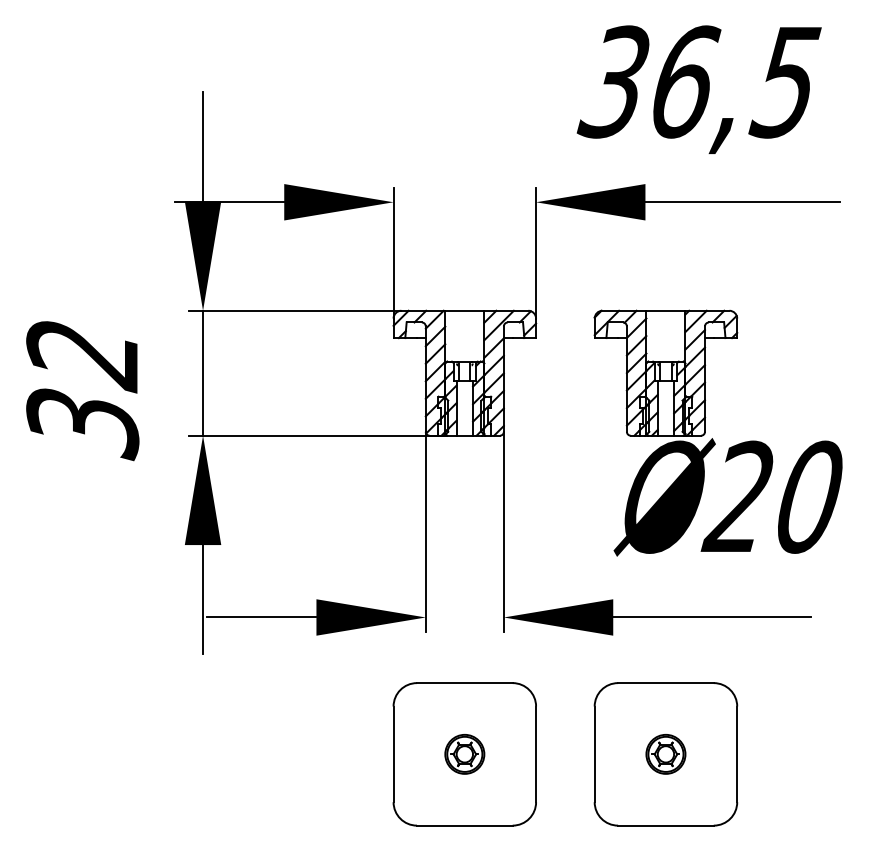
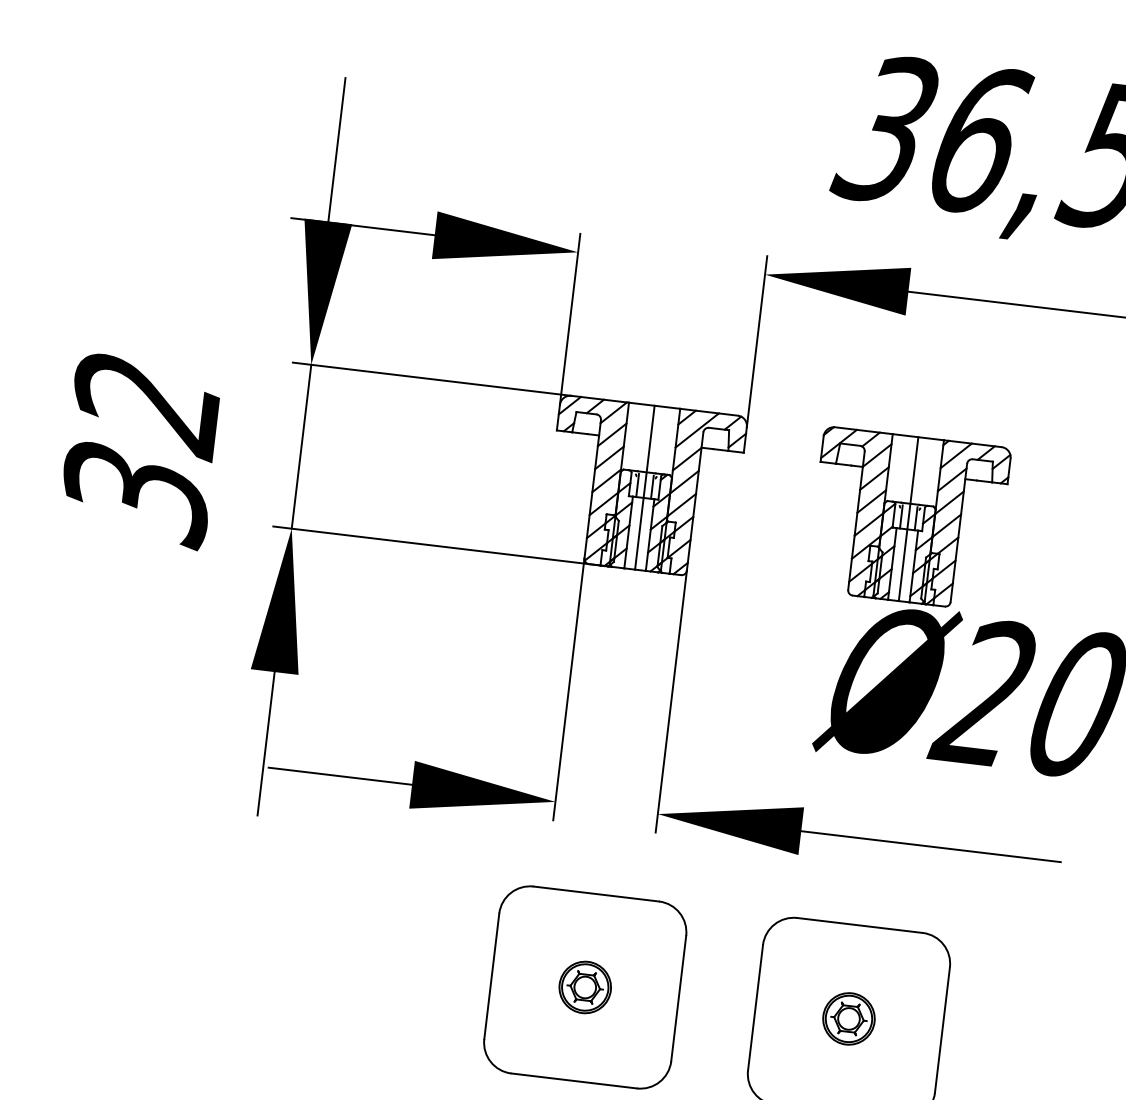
line: (464, 372) -> (644, 486), added
line: (665, 372) -> (908, 518), added

